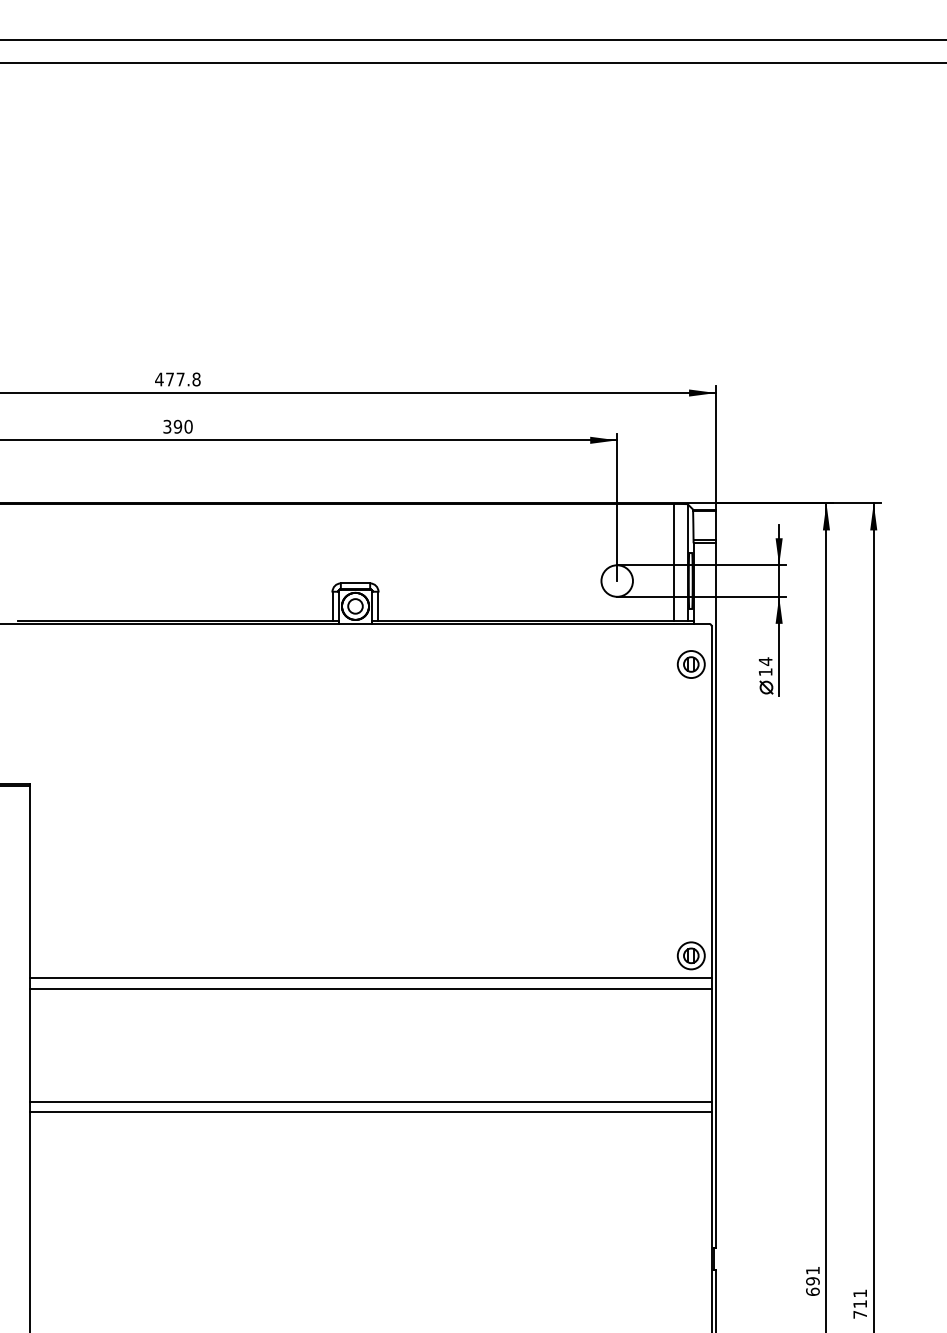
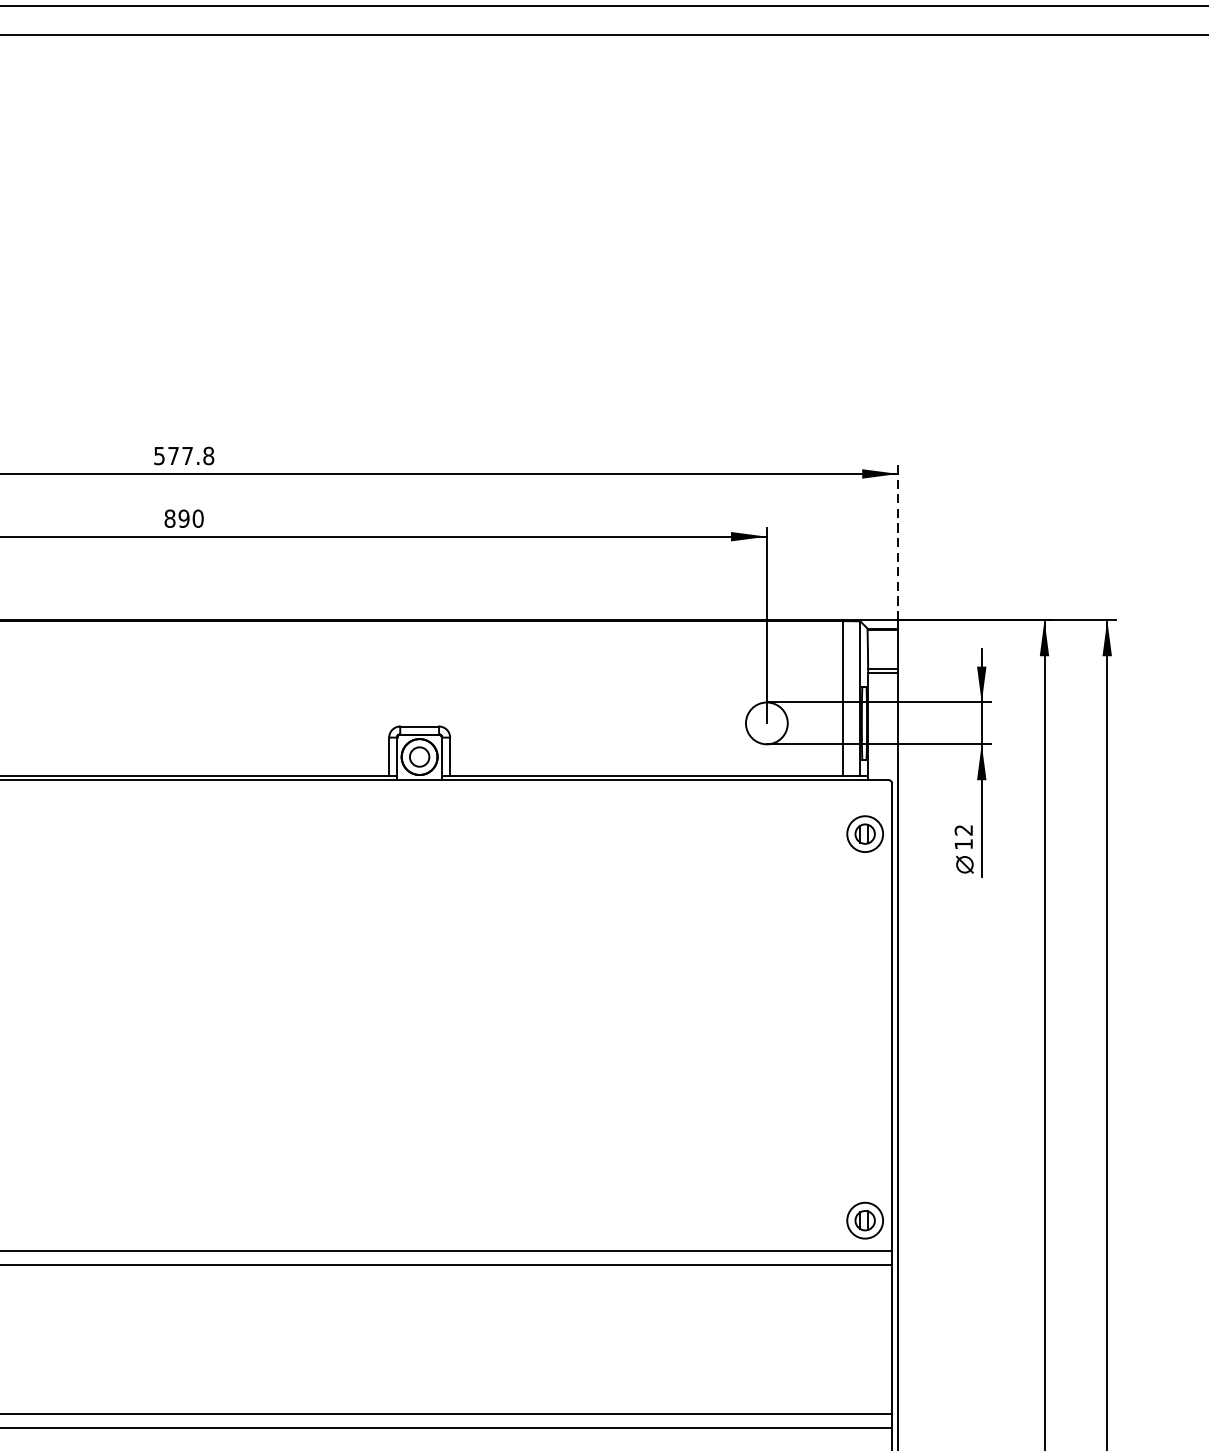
text: (159, 379) -> (159, 455), 477.8 -> 577.8
text: (167, 426) -> (170, 518), 390 -> 890
line: (716, 444) -> (898, 542), solid -> dashed
text: (765, 661) -> (963, 830), 14 -> 12

